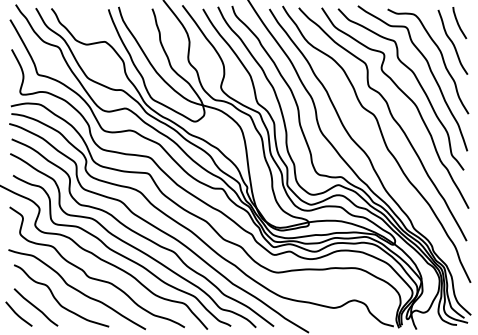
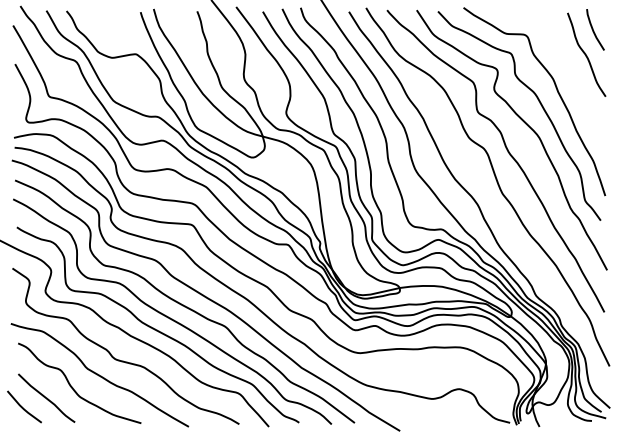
curve: (441, 55) -> (571, 72), removed

